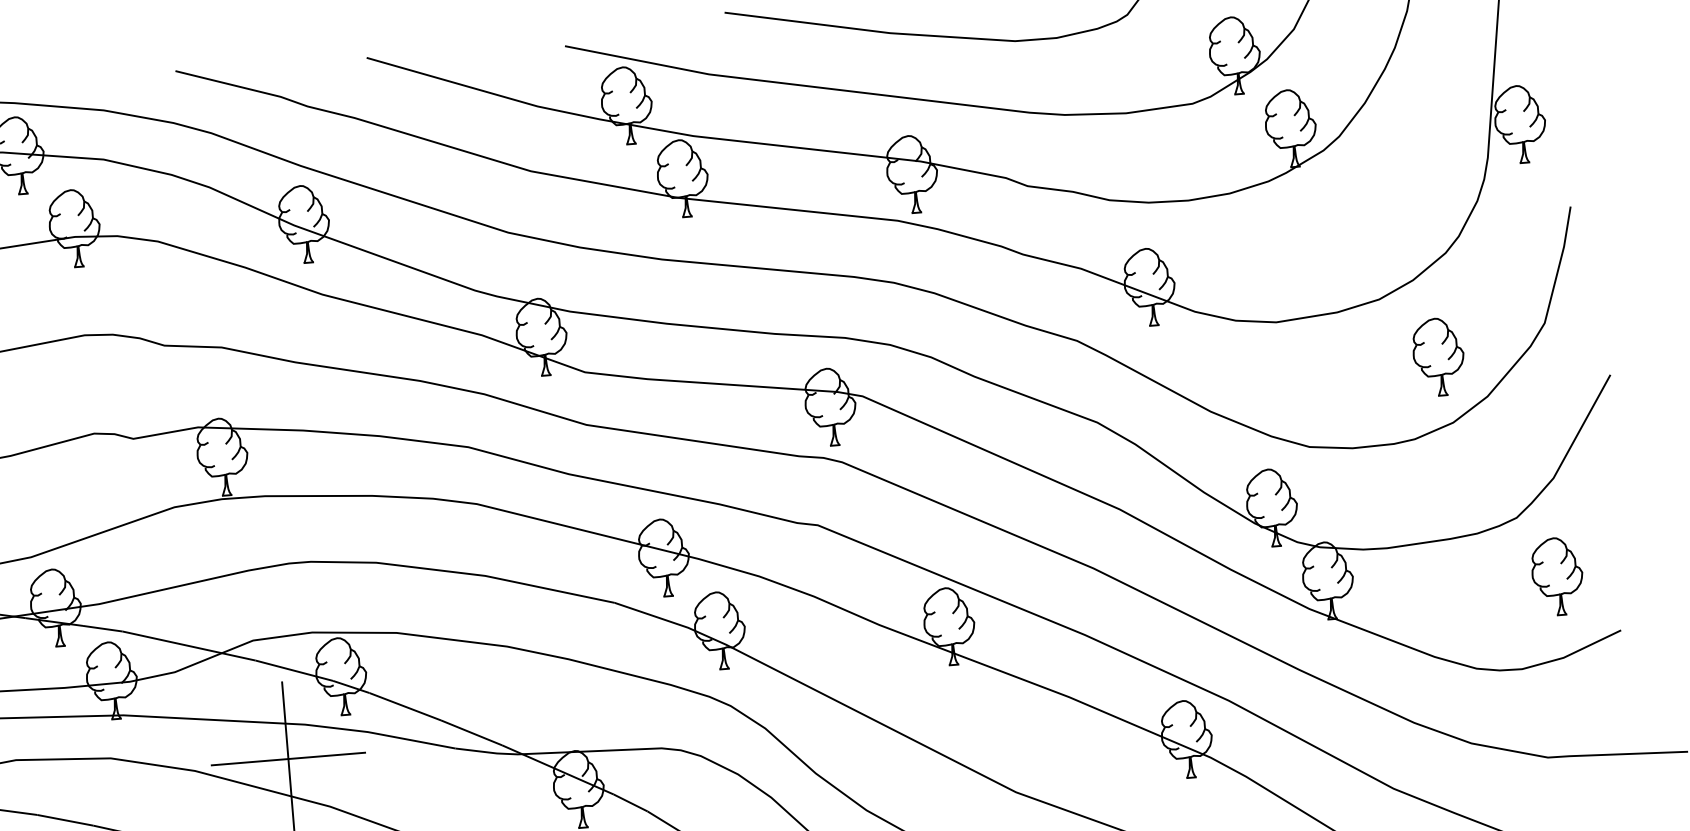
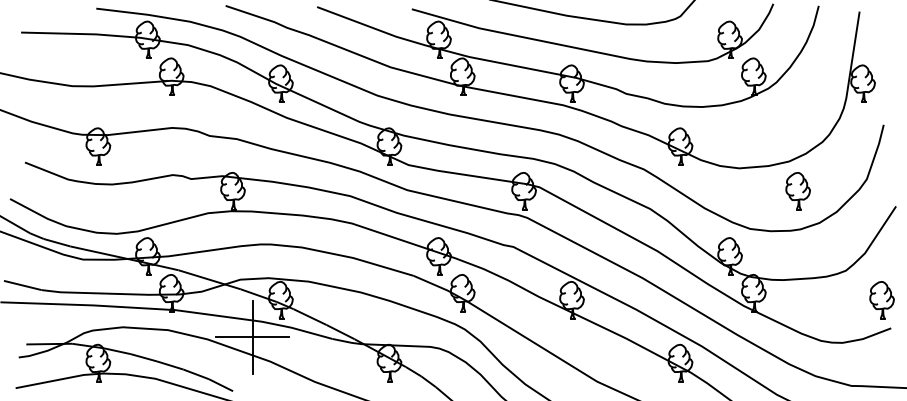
part: (1437, 357) -> (797, 191), moved
part: (1556, 577) -> (881, 300), moved

